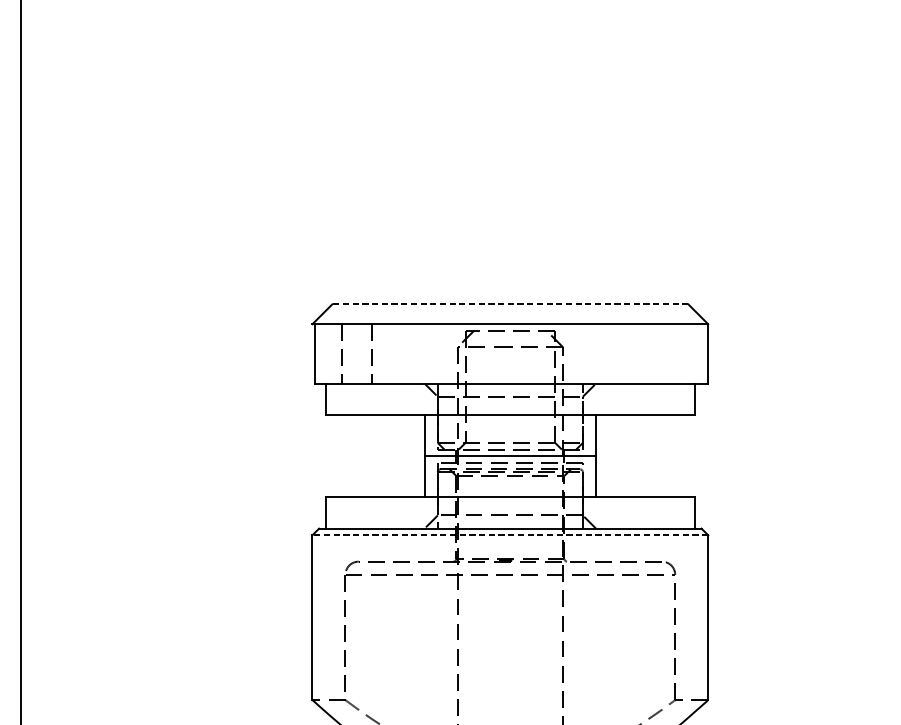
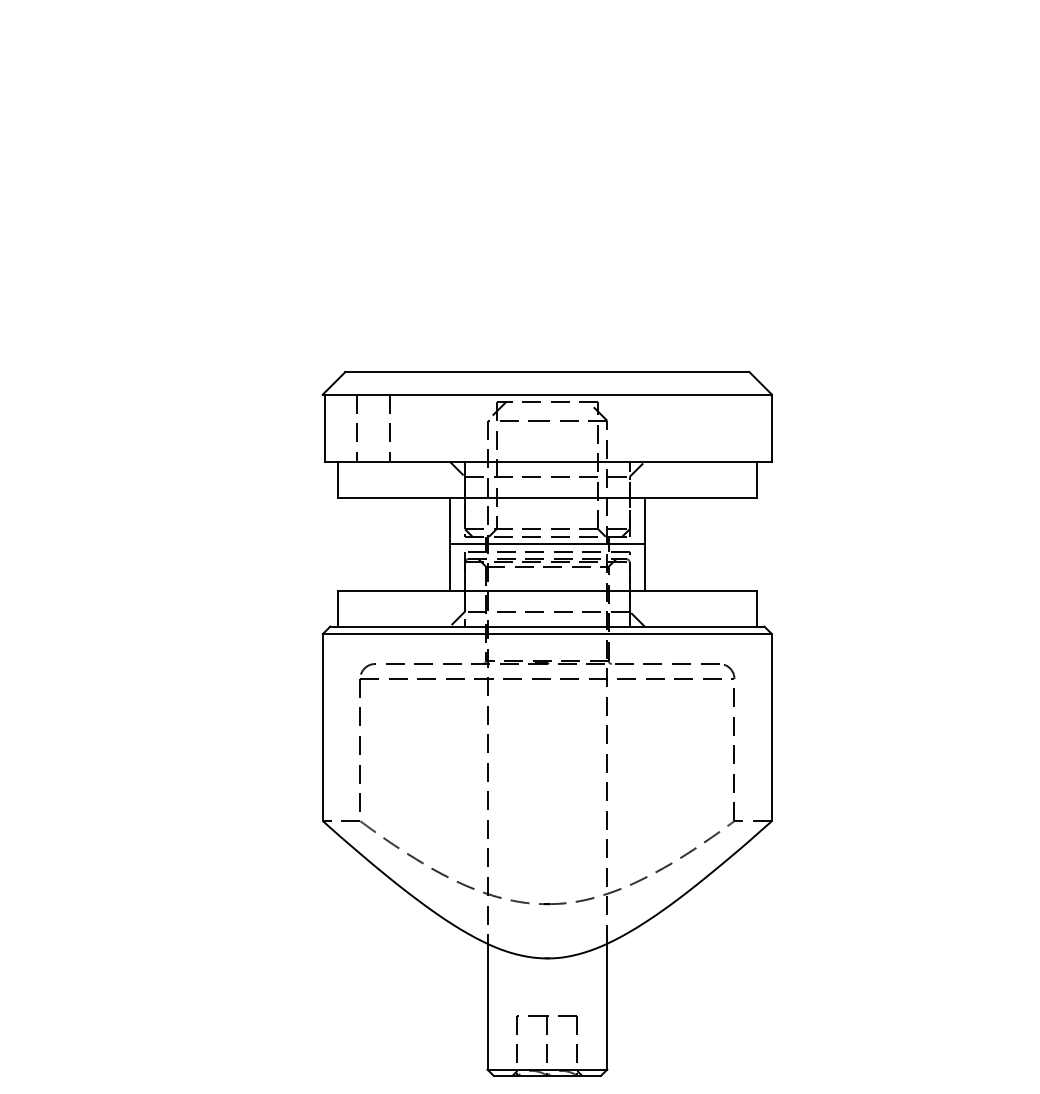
line: (509, 304) -> (546, 372), dashed -> solid
line: (510, 535) -> (547, 634), dashed -> solid

